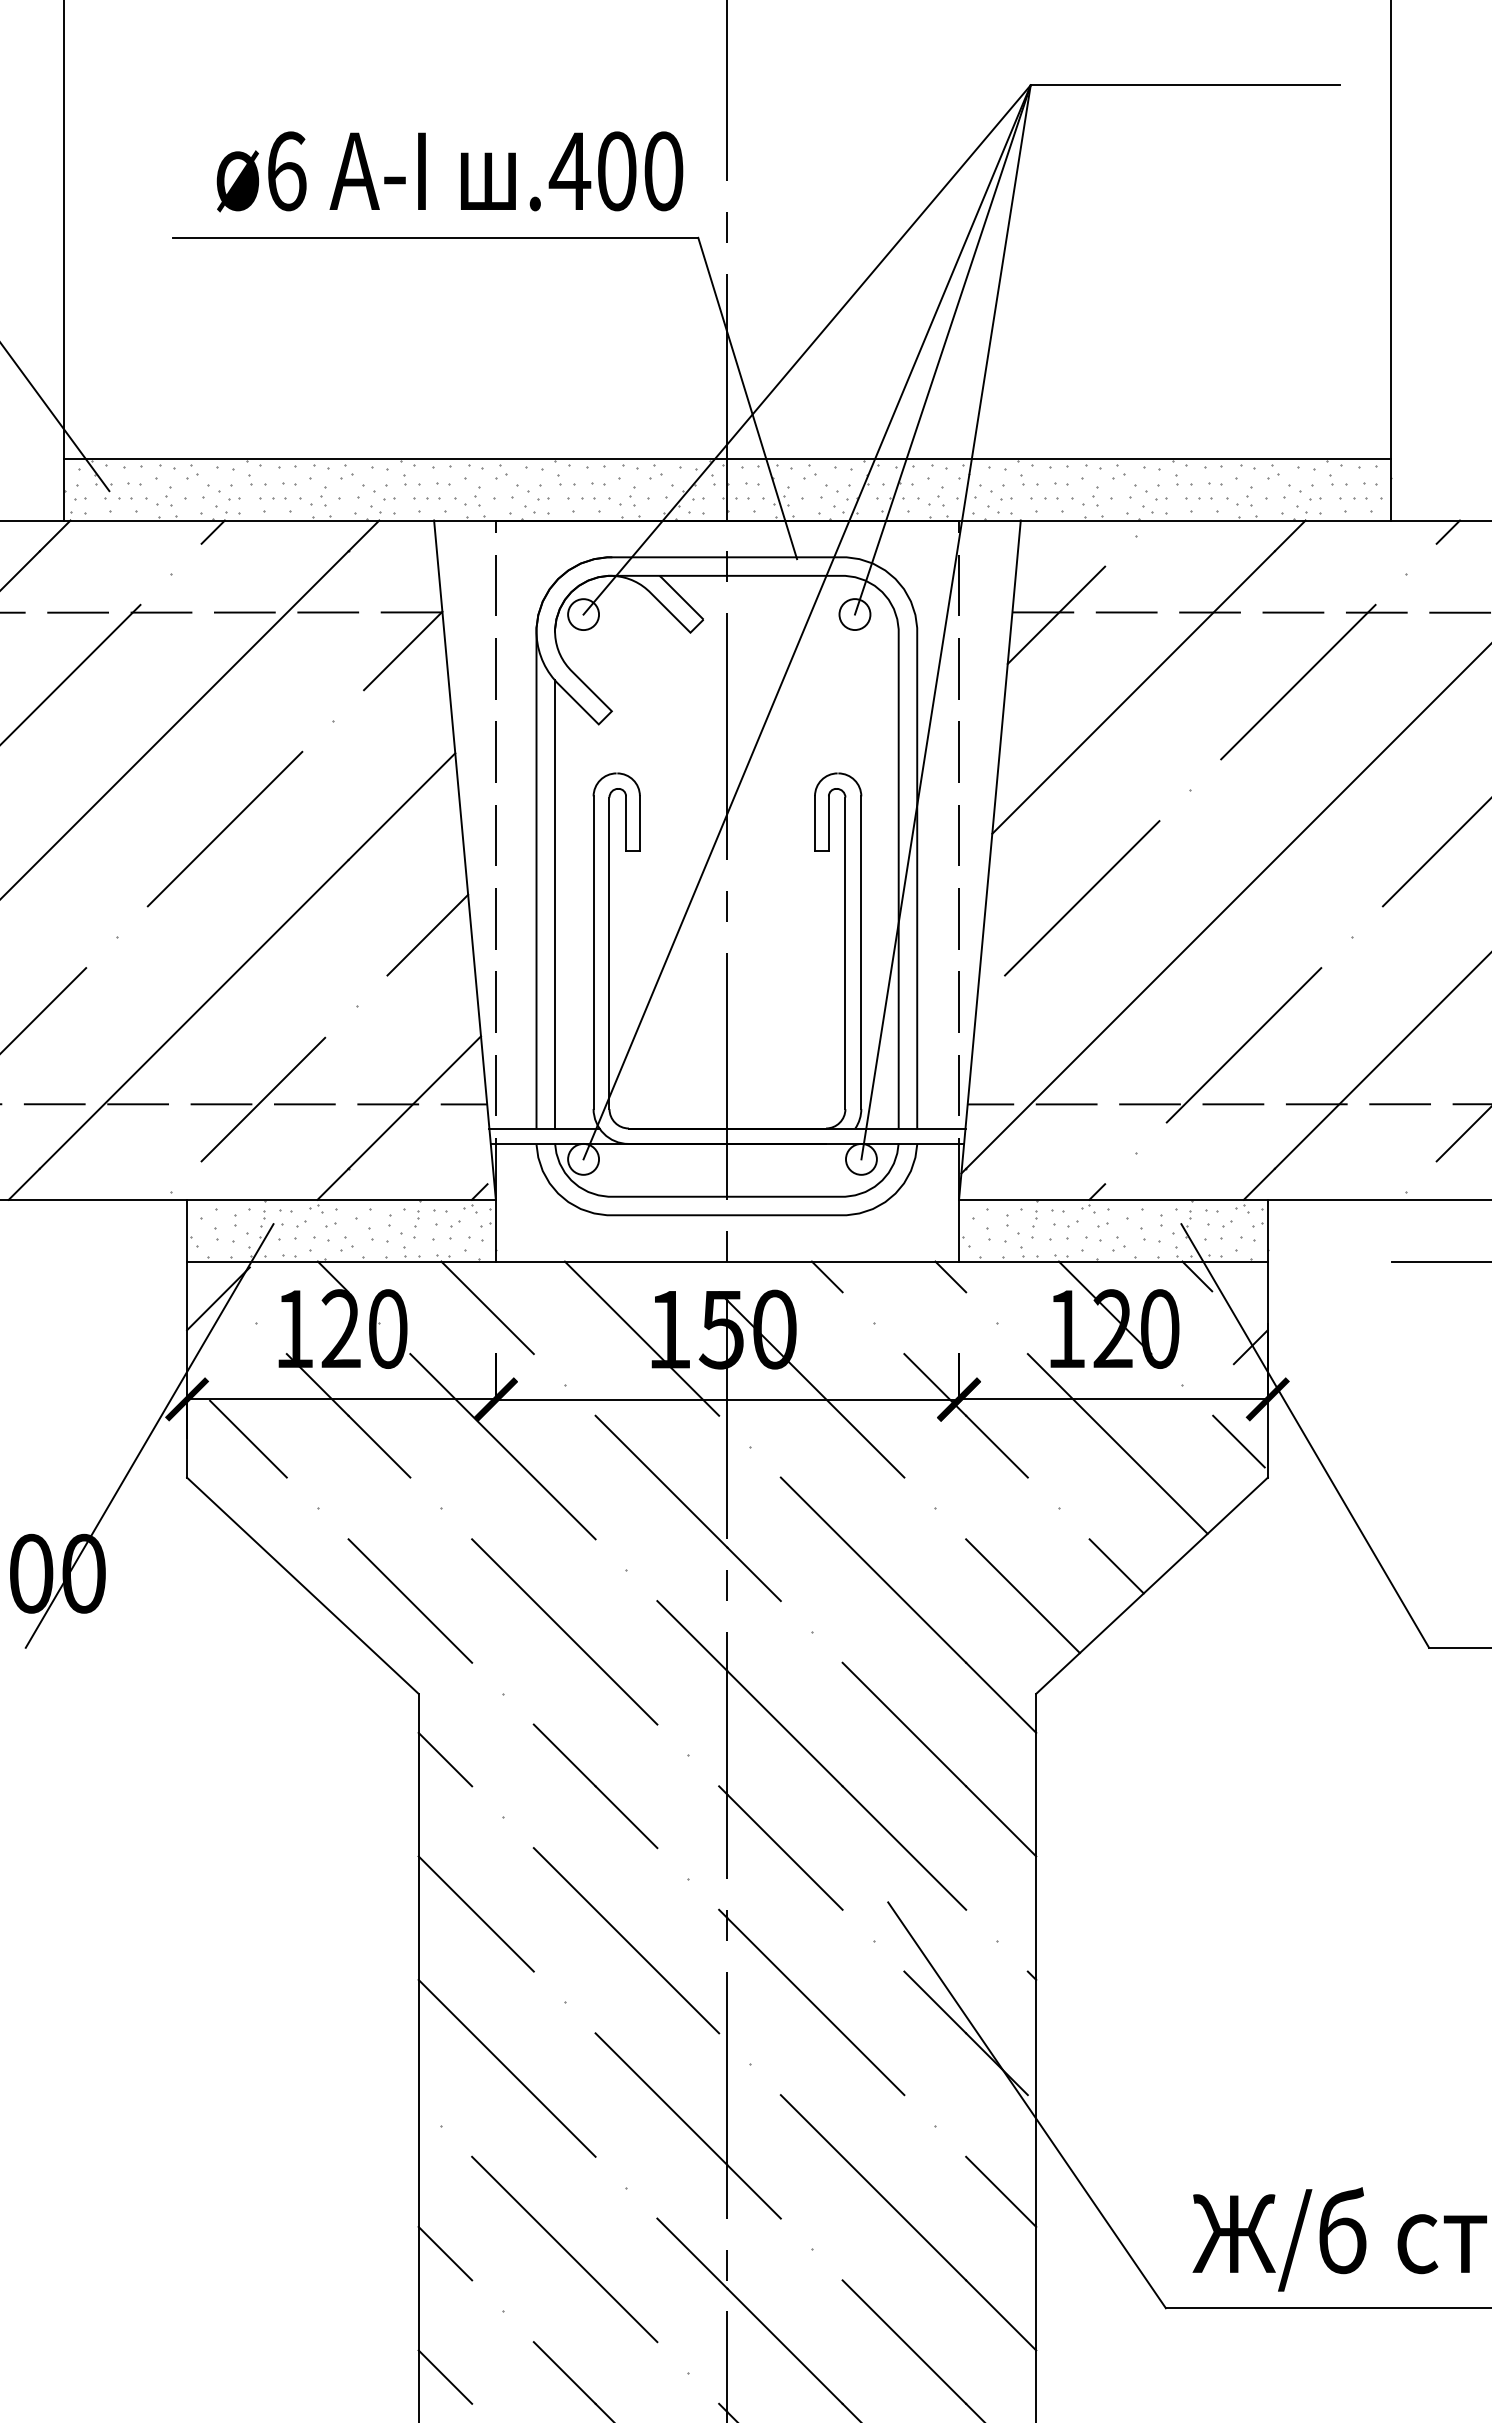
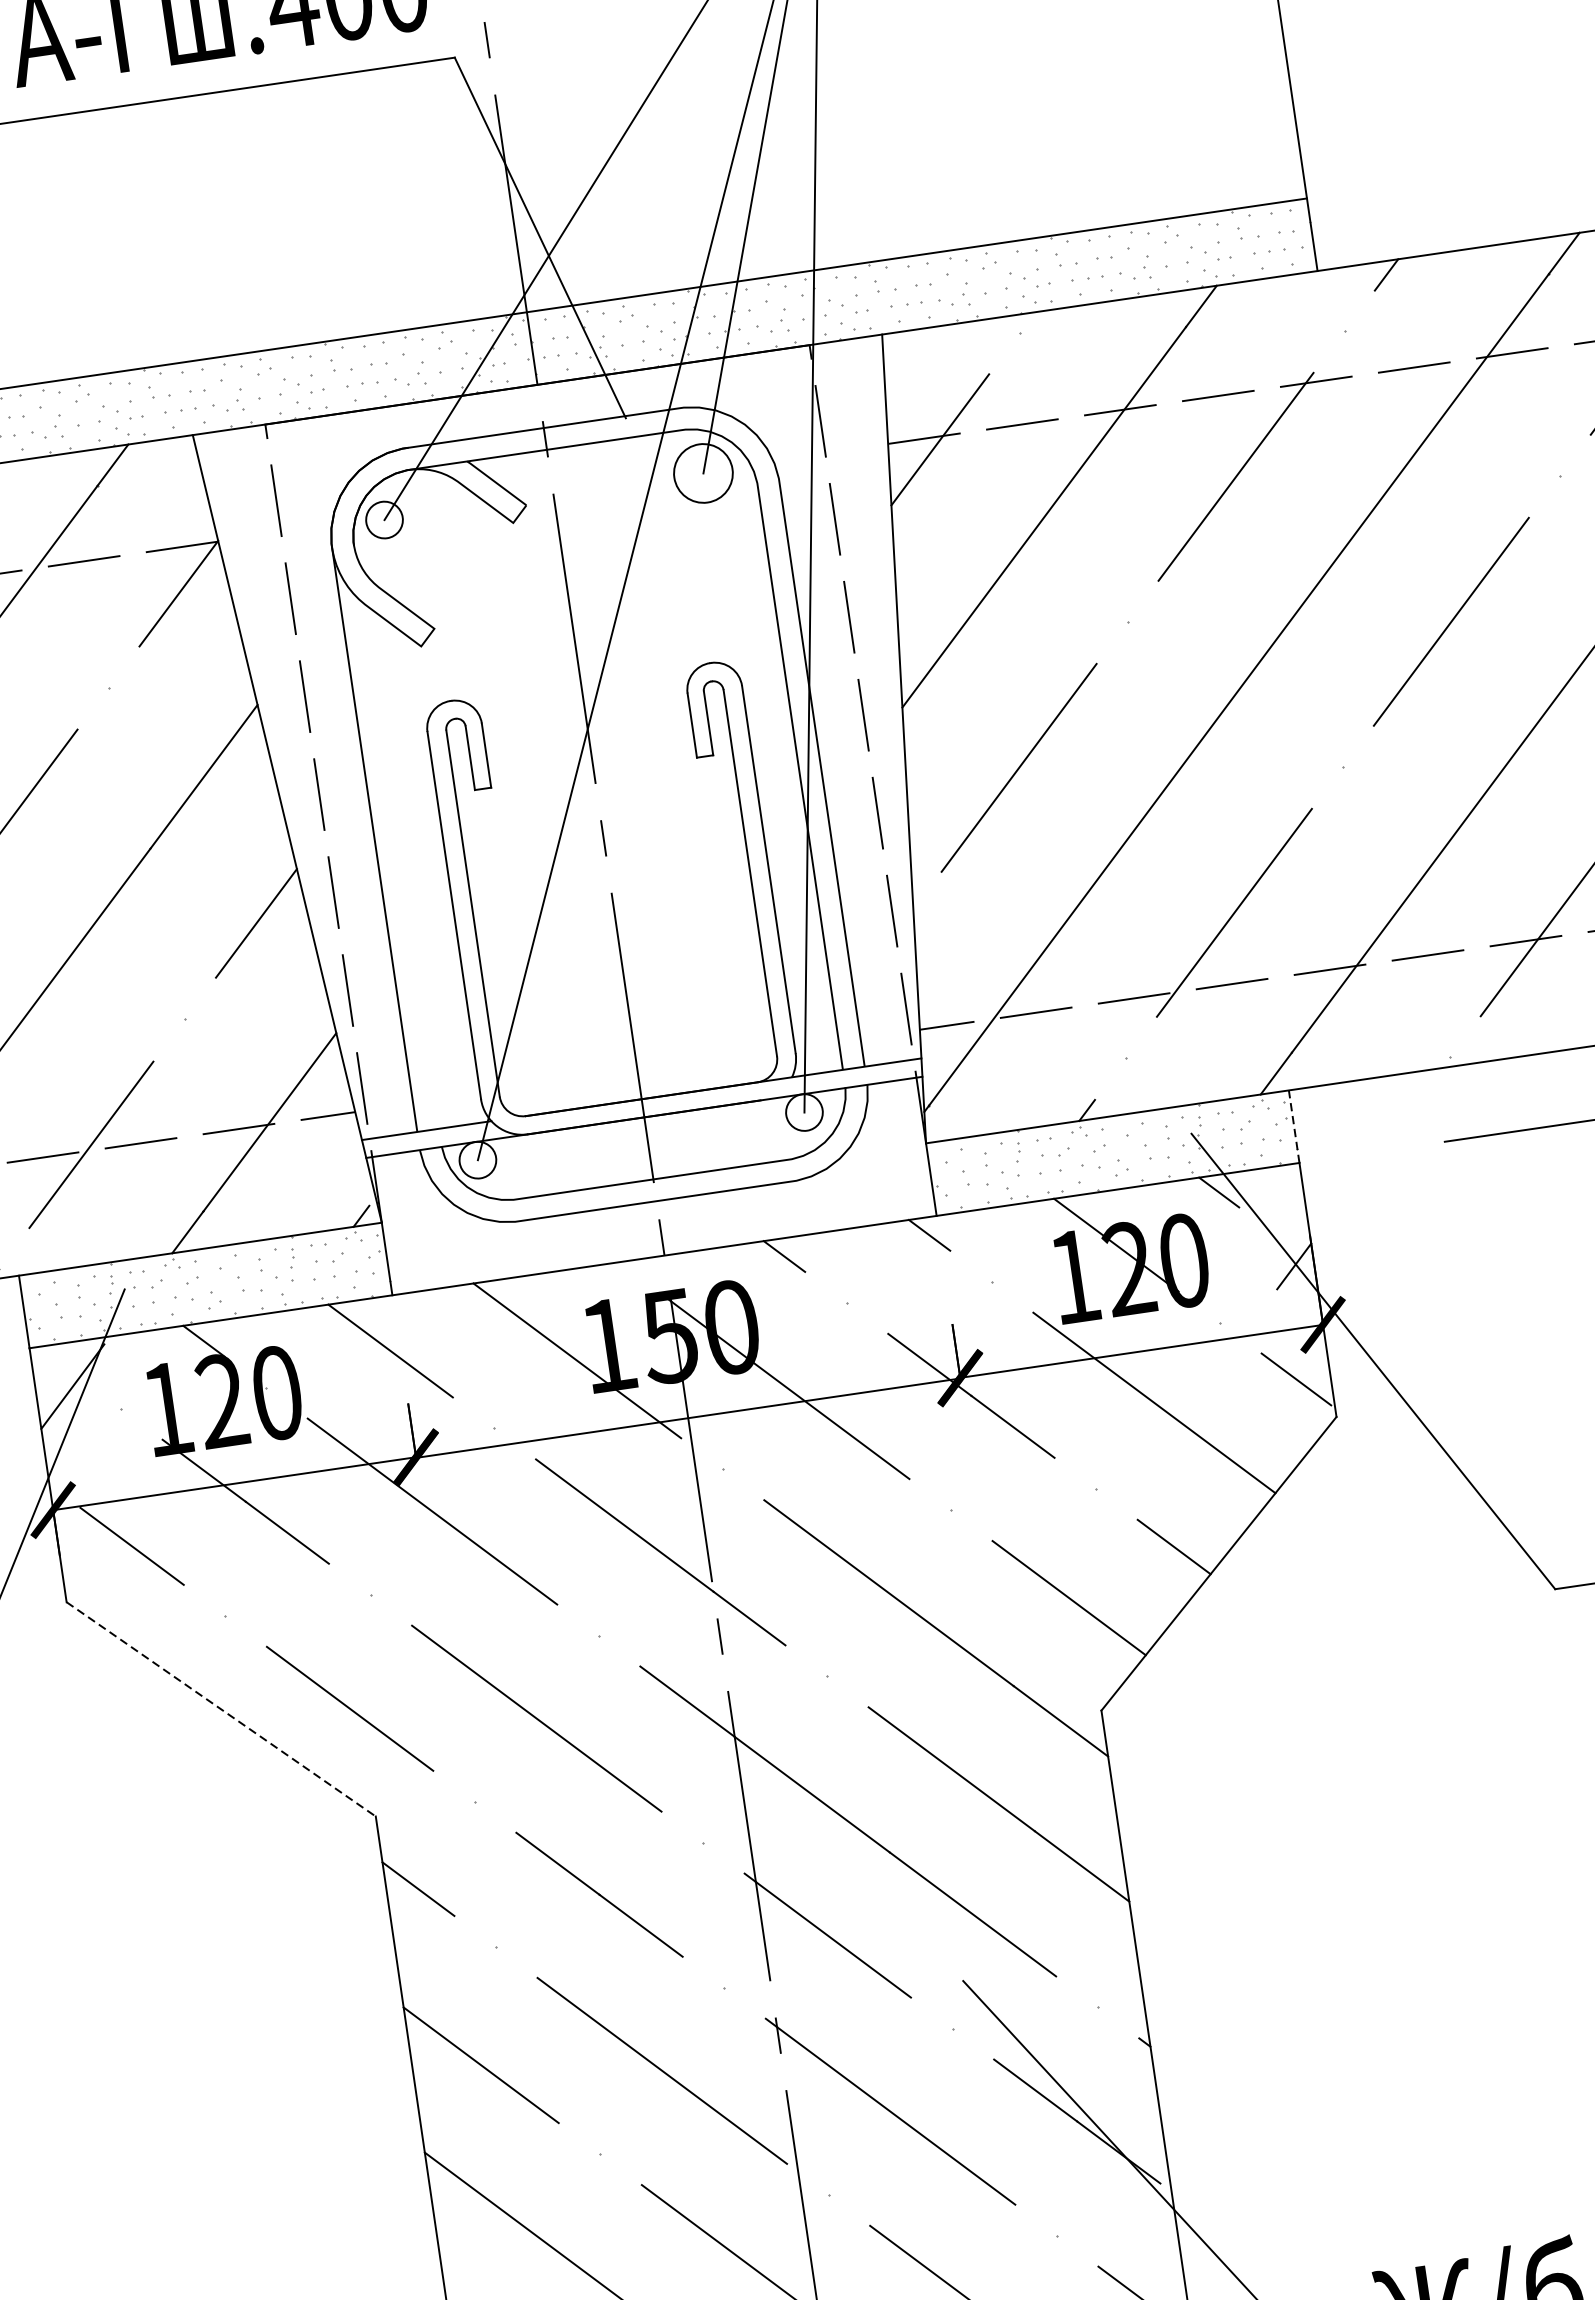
circle: (854, 614) -> (702, 473), size x1.6
line: (555, 904) -> (401, 865), removed
line: (1267, 1230) -> (1293, 1126), solid -> dashed
line: (303, 1586) -> (222, 1710), solid -> dashed

